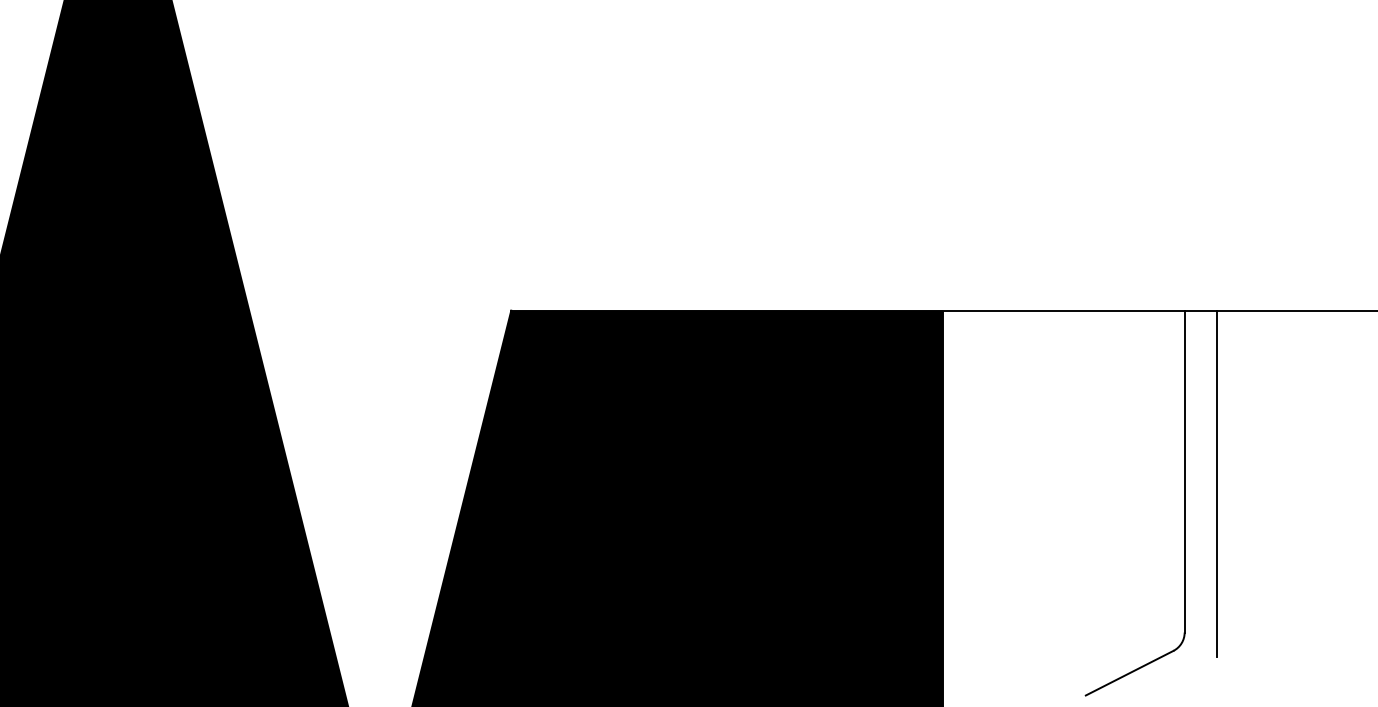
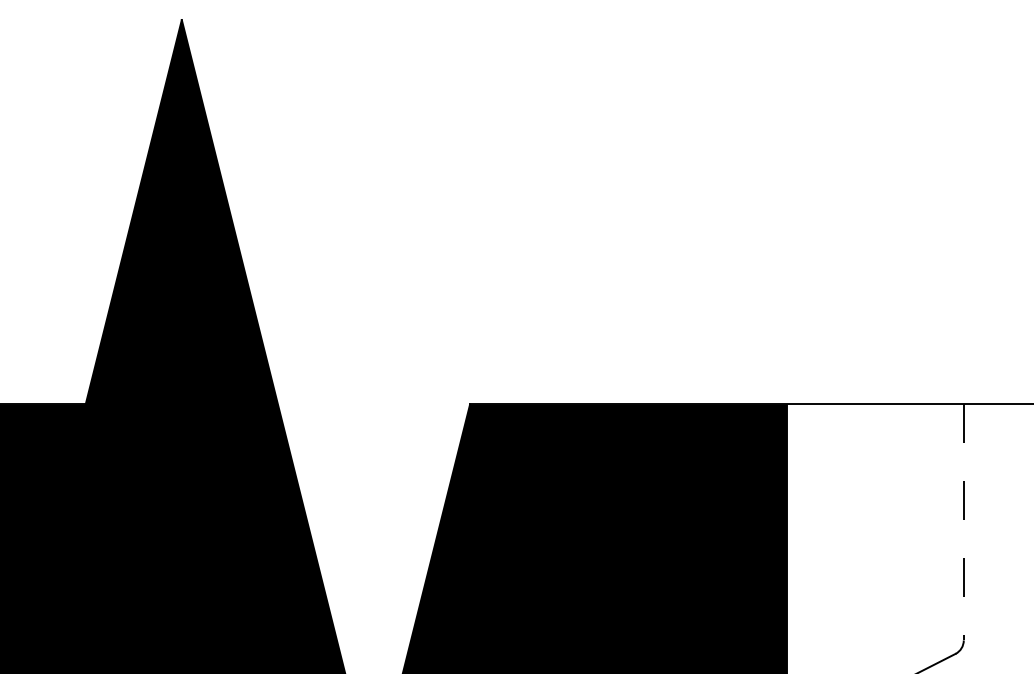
line: (1184, 471) -> (963, 522), solid -> dashed
line: (1217, 483) -> (987, 531), removed

